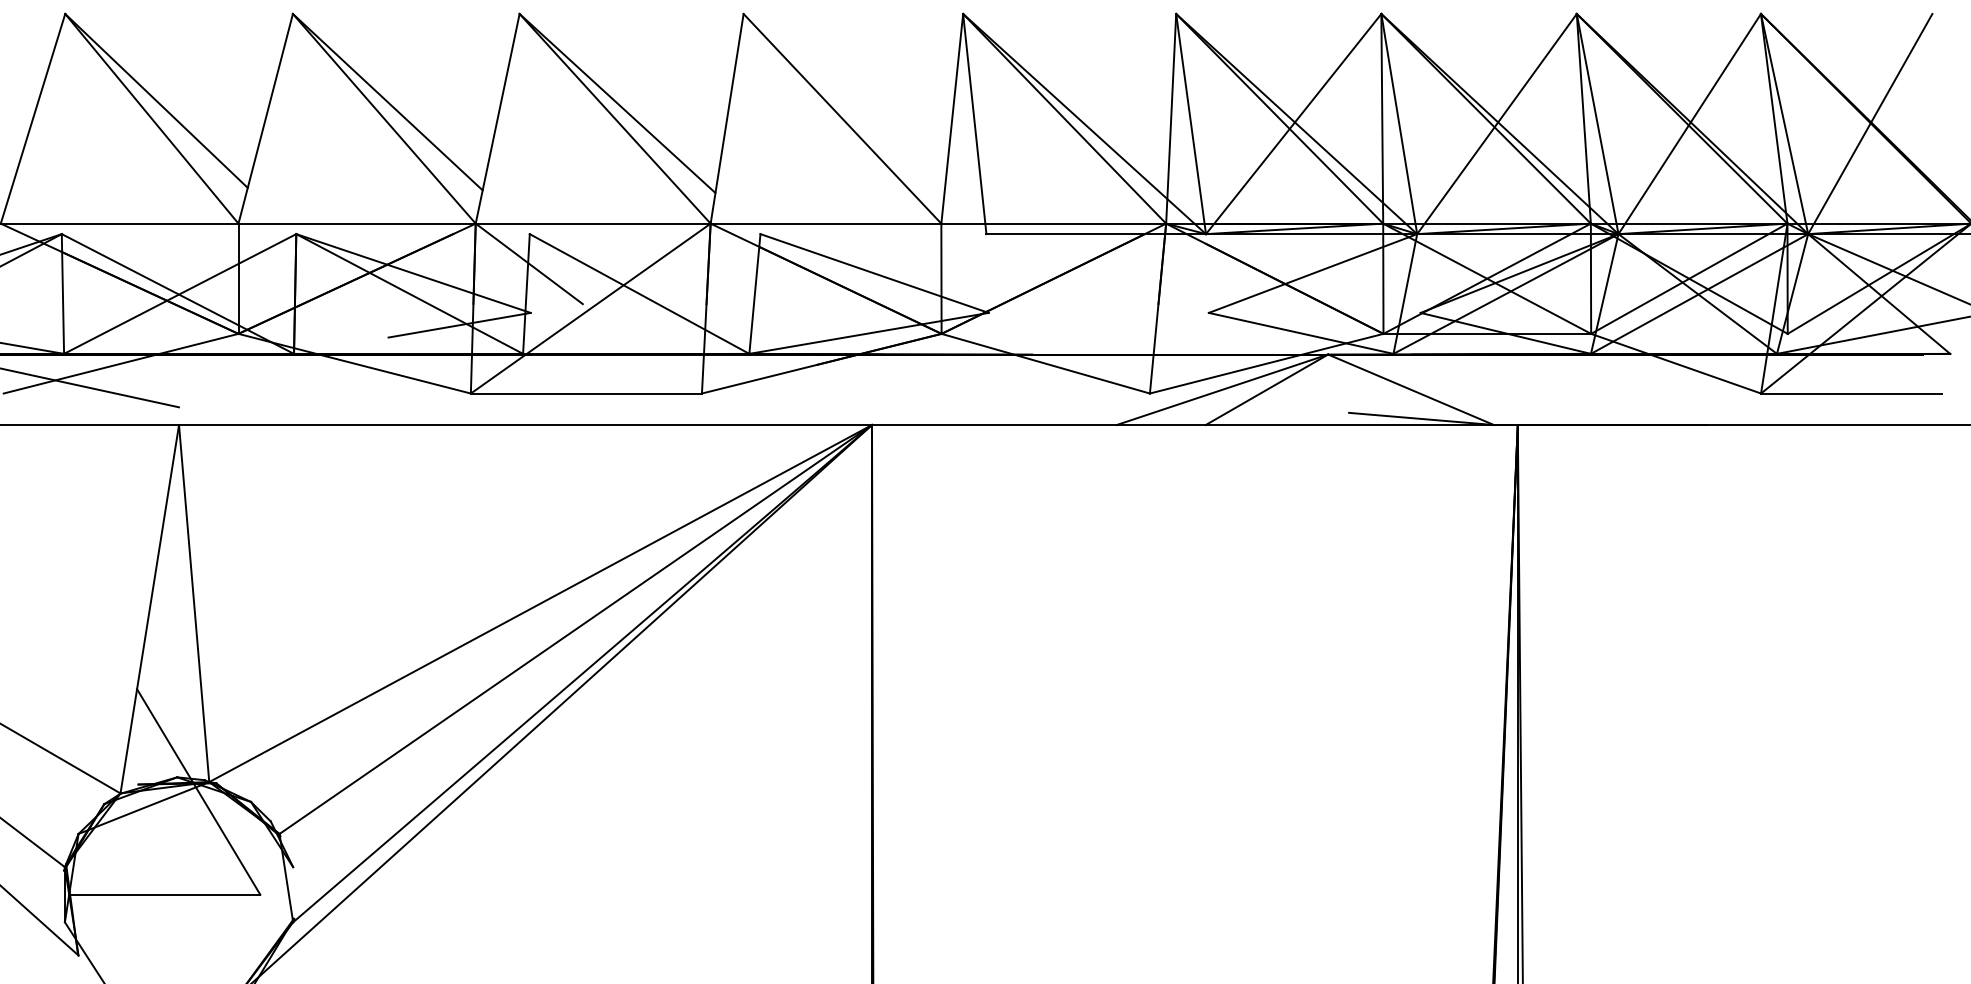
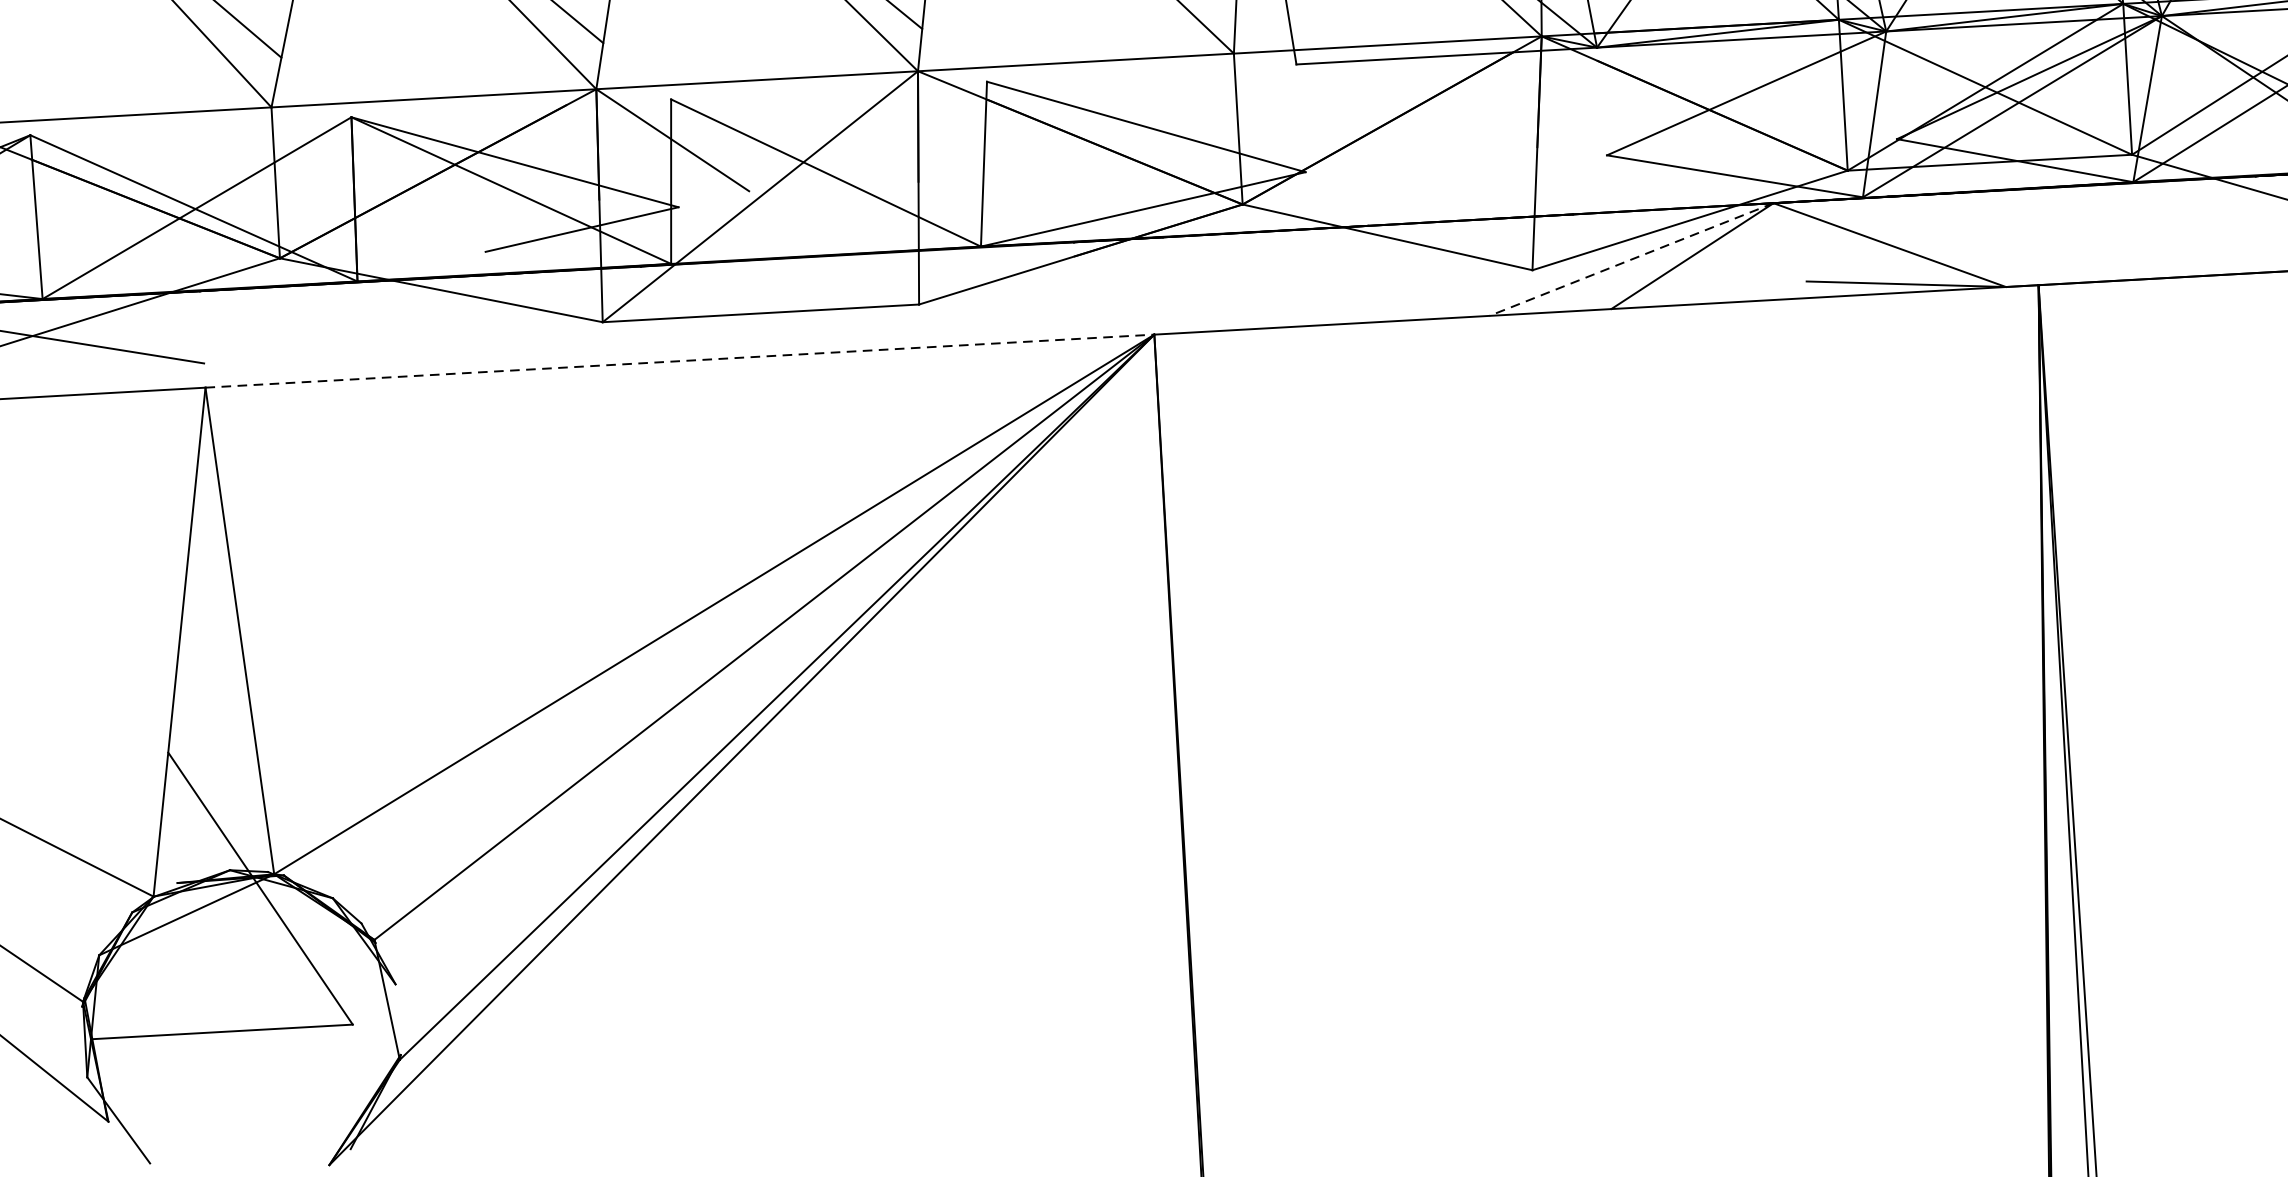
line: (1221, 389) -> (1630, 259), solid -> dashed
line: (526, 425) -> (681, 361), solid -> dashed

